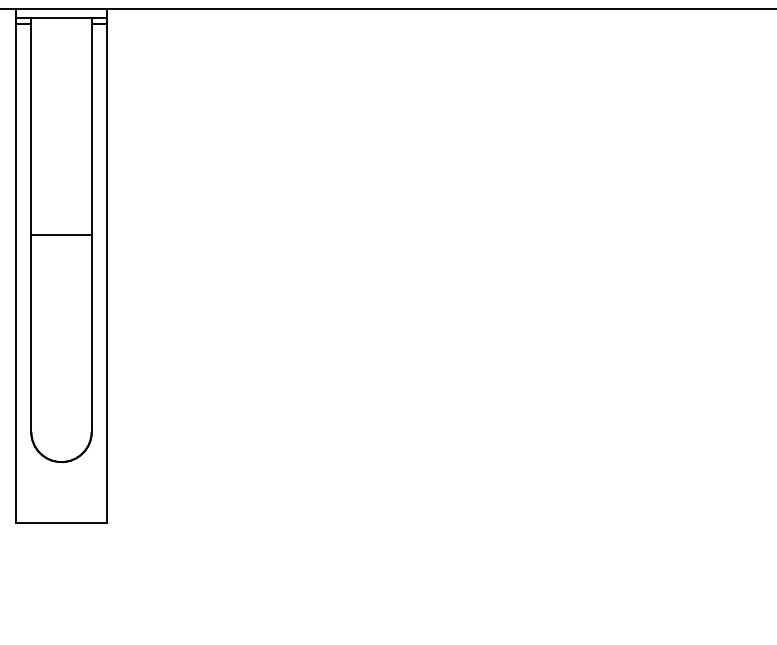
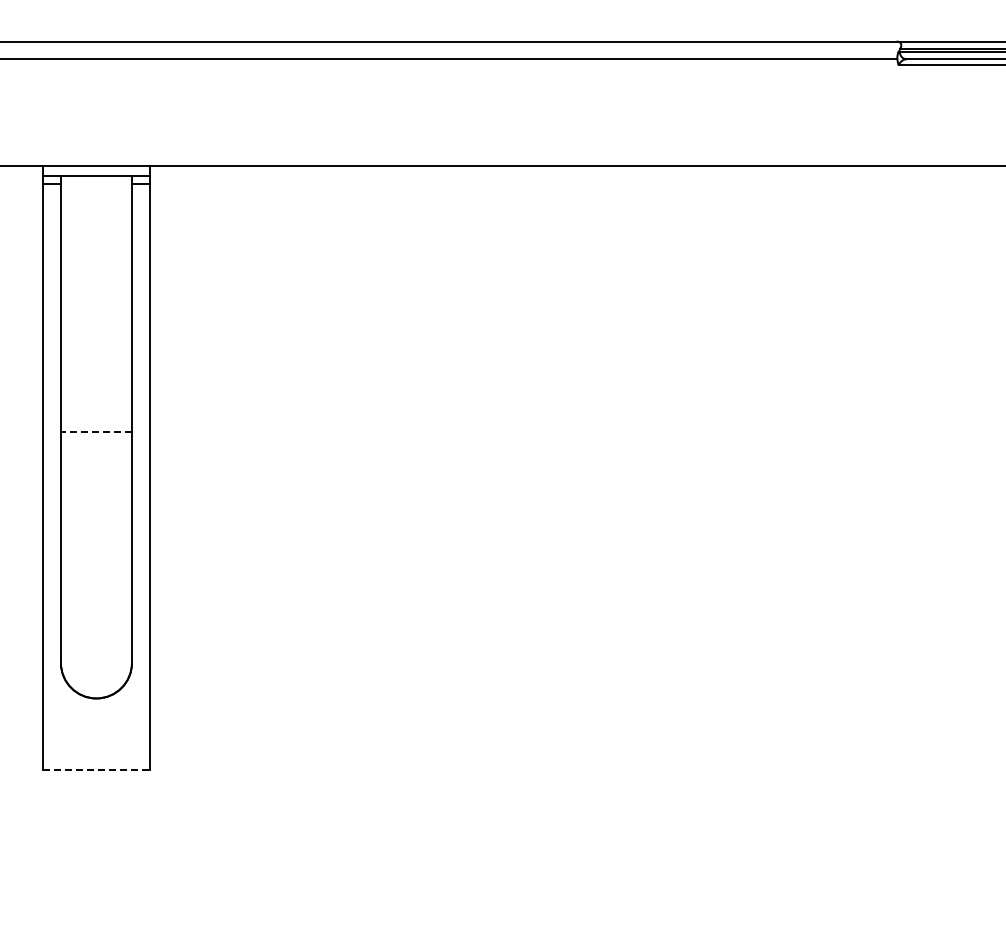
line: (61, 235) -> (96, 432), solid -> dashed
line: (61, 522) -> (96, 769), solid -> dashed

